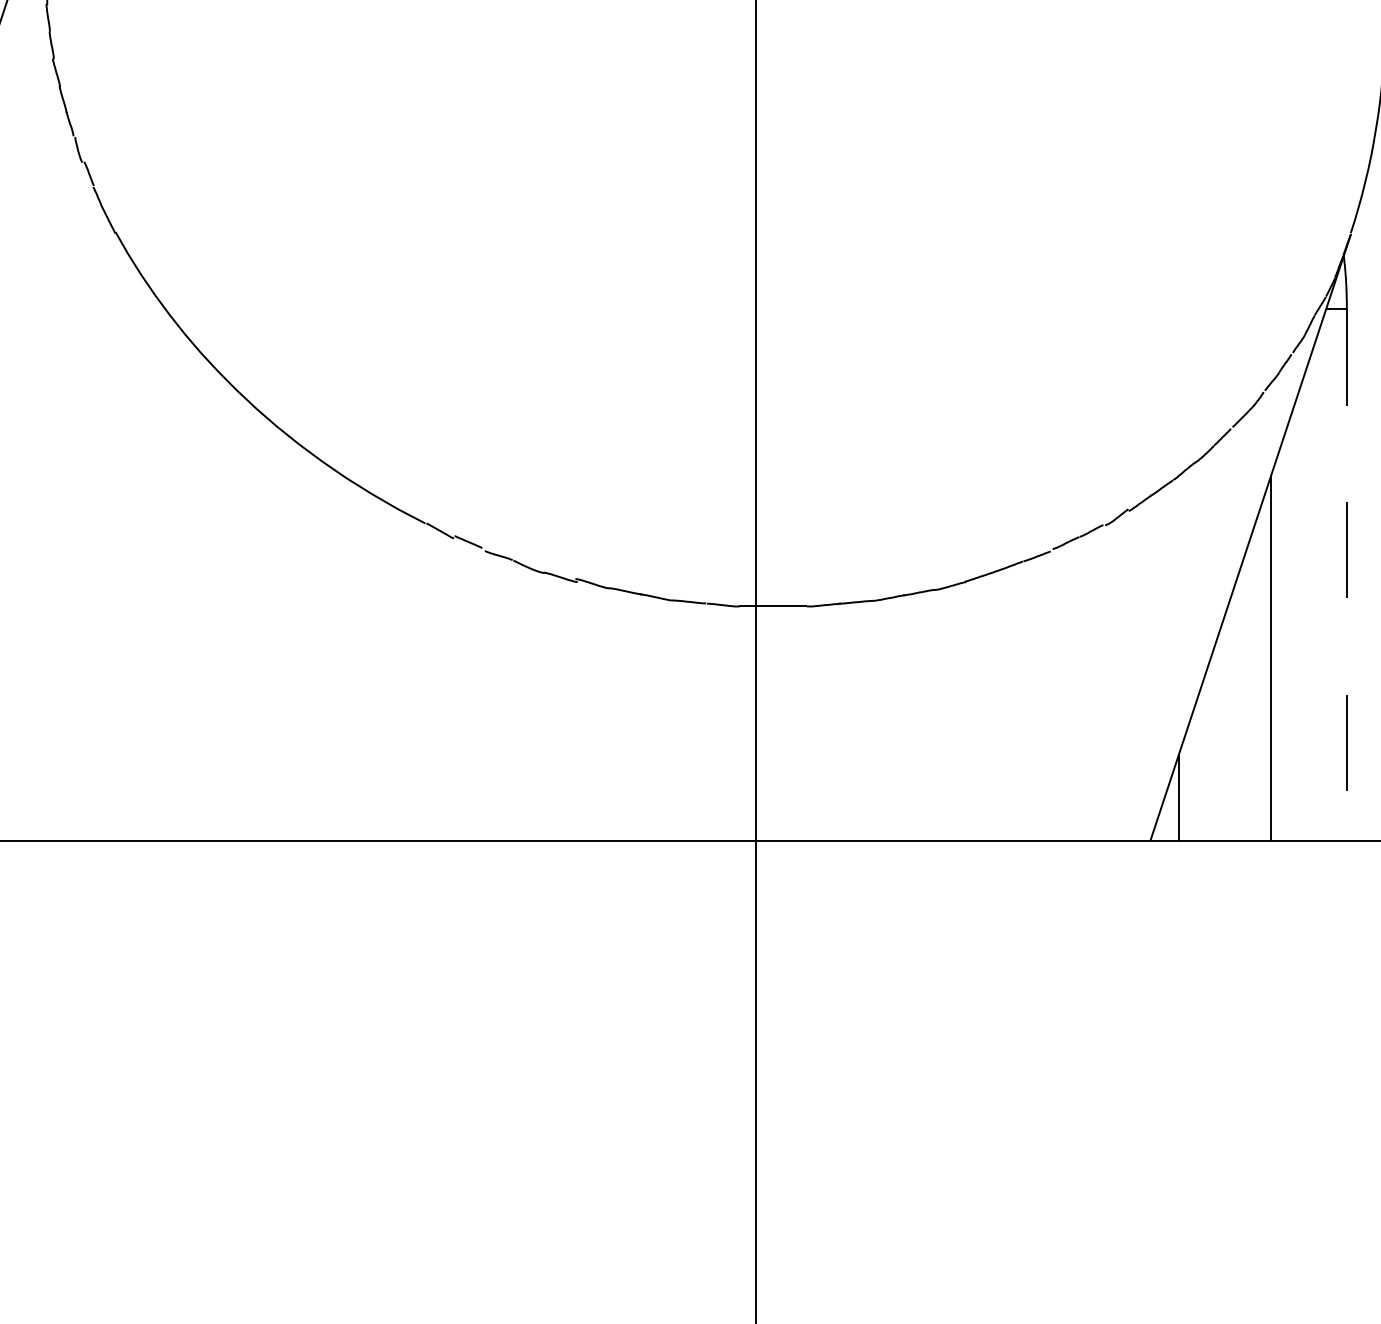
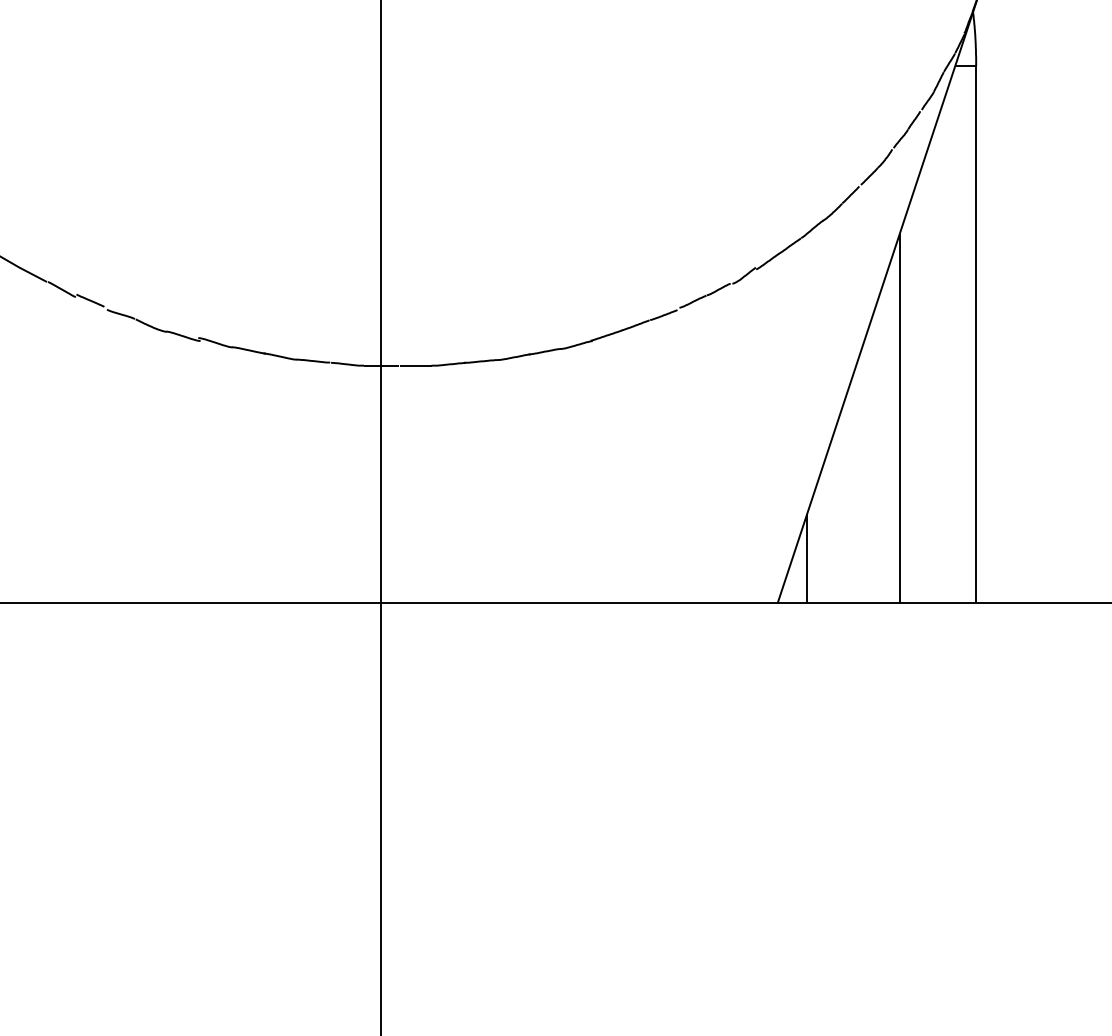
line: (1346, 575) -> (975, 334), dashed -> solid

